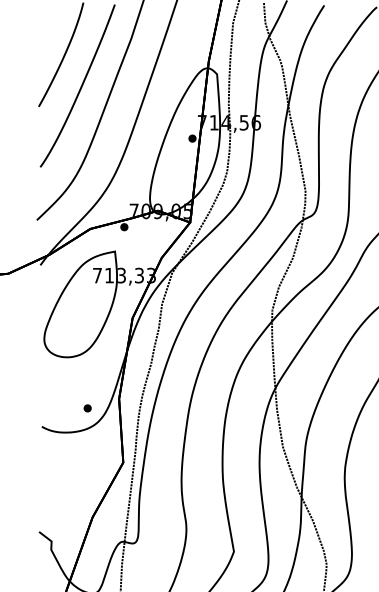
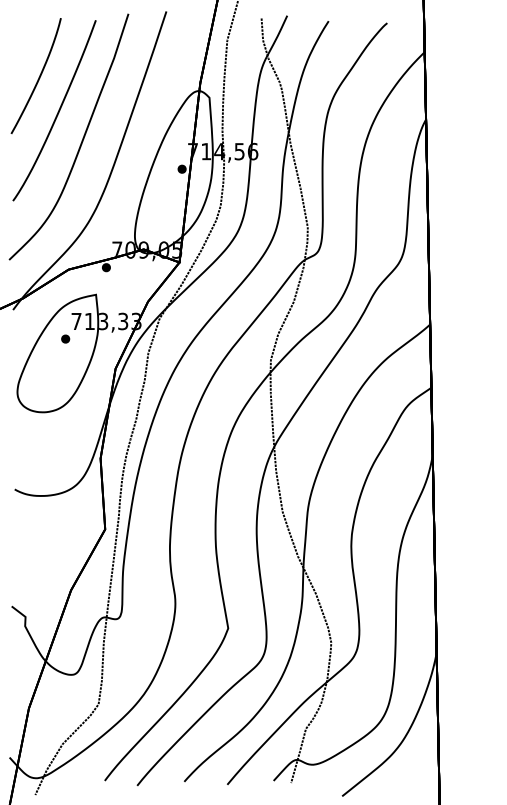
part: (87, 407) -> (65, 338), moved

